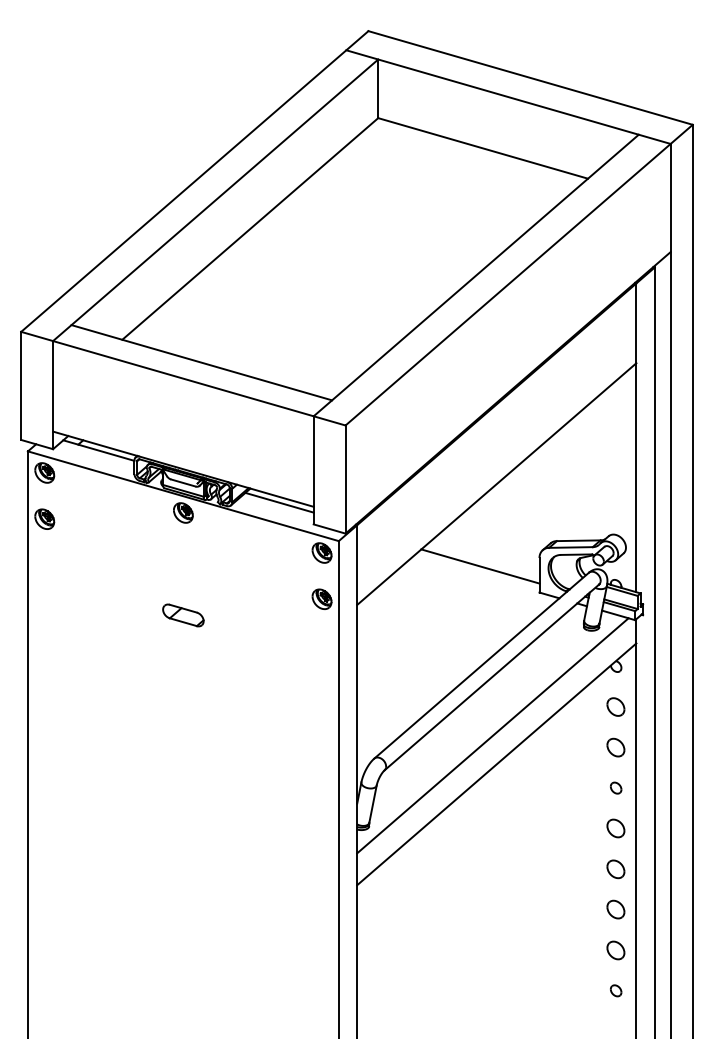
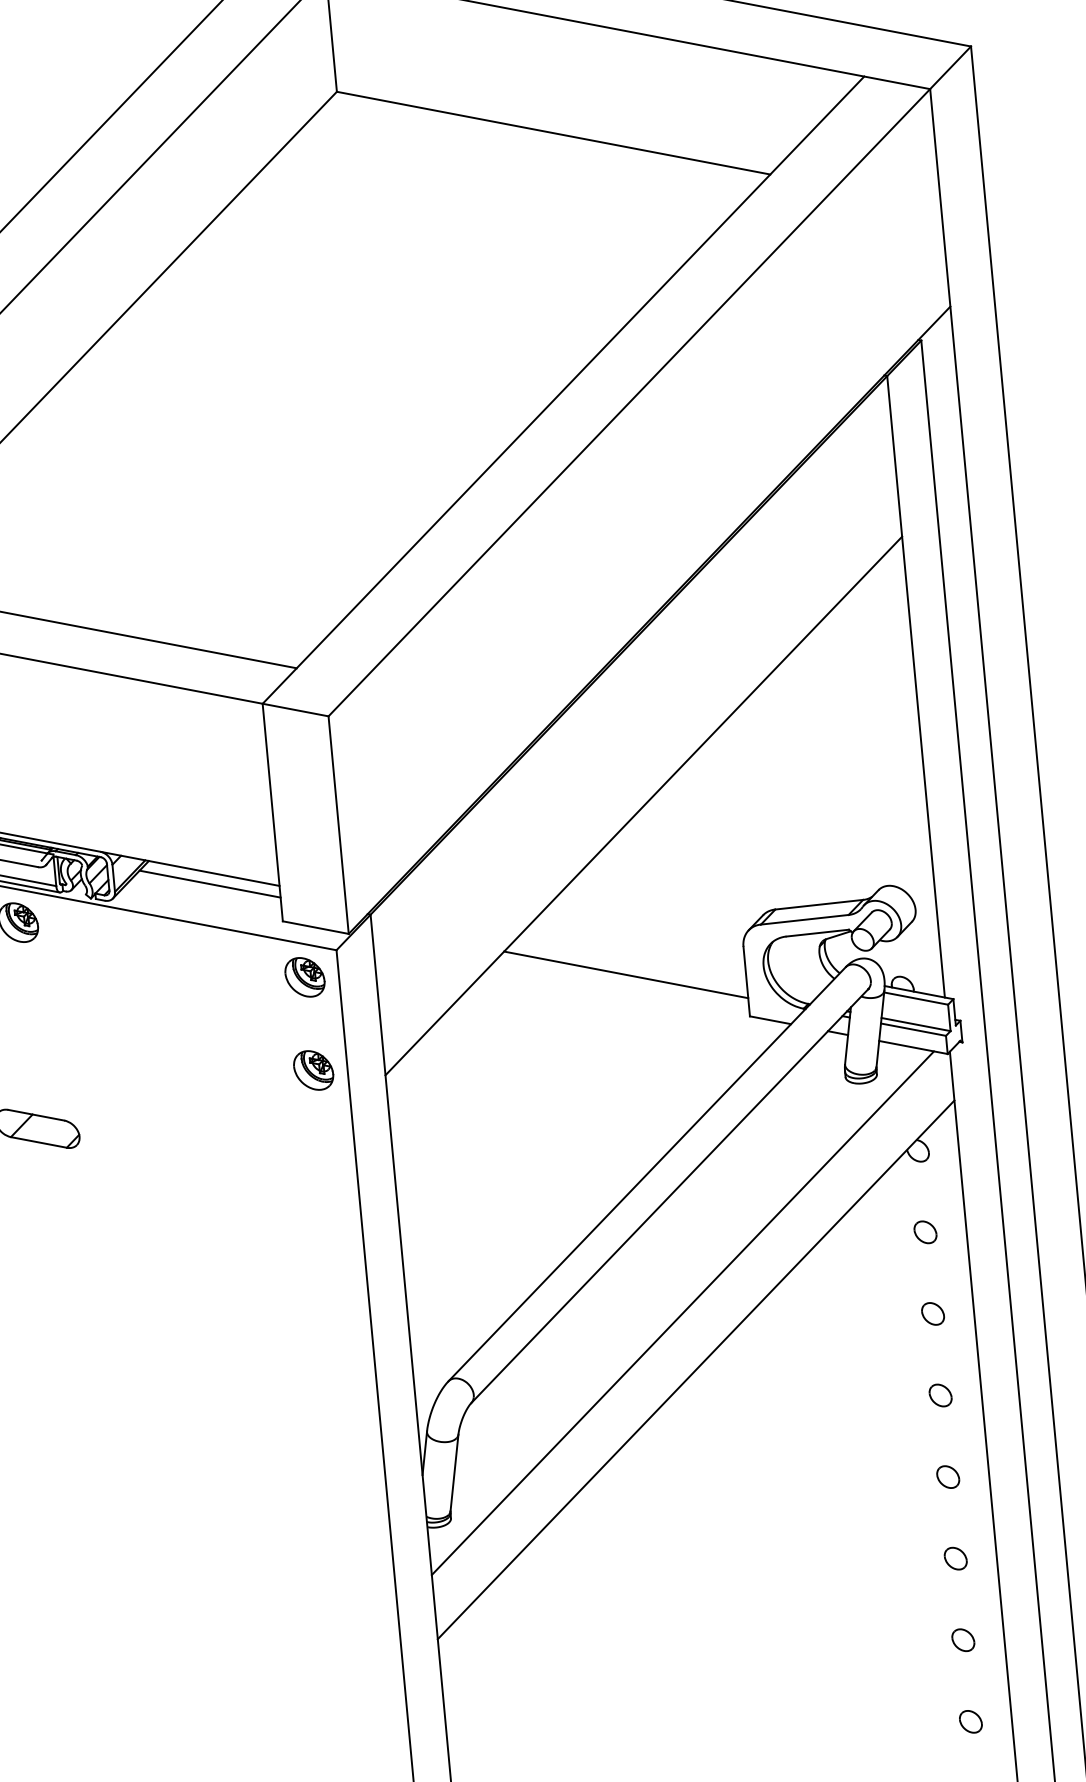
part: (616, 706) -> (926, 1231), size x0.62
part: (616, 747) -> (933, 1313), size x0.62
part: (616, 828) -> (948, 1476), size x0.62
part: (616, 868) -> (956, 1557), size x0.62
part: (616, 909) -> (964, 1639), size x0.62
part: (616, 949) -> (971, 1720), size x0.62

